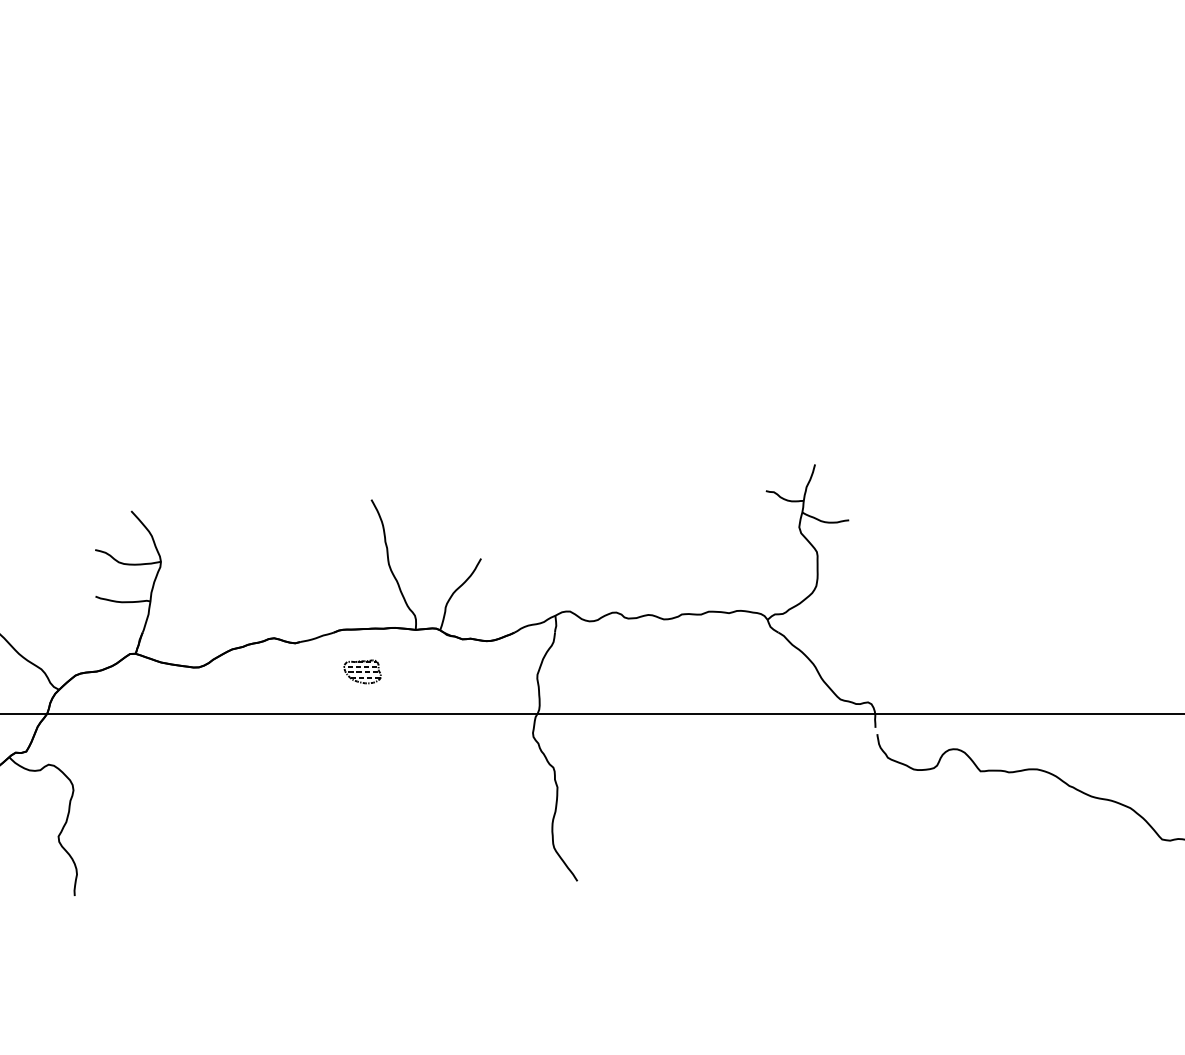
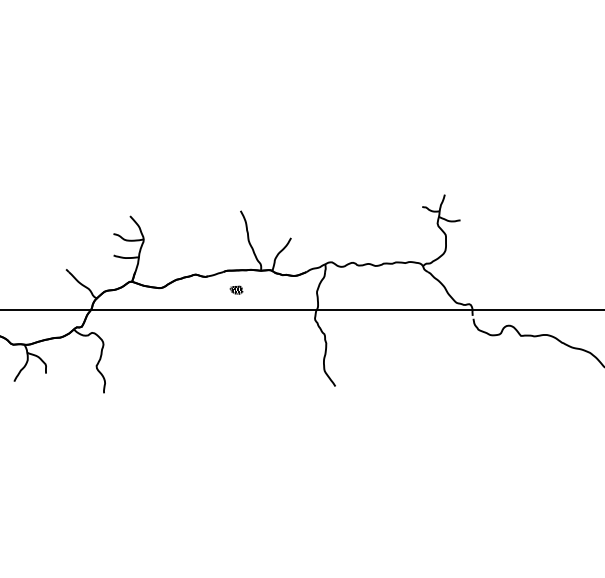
part: (362, 672) -> (236, 290), size x0.7

